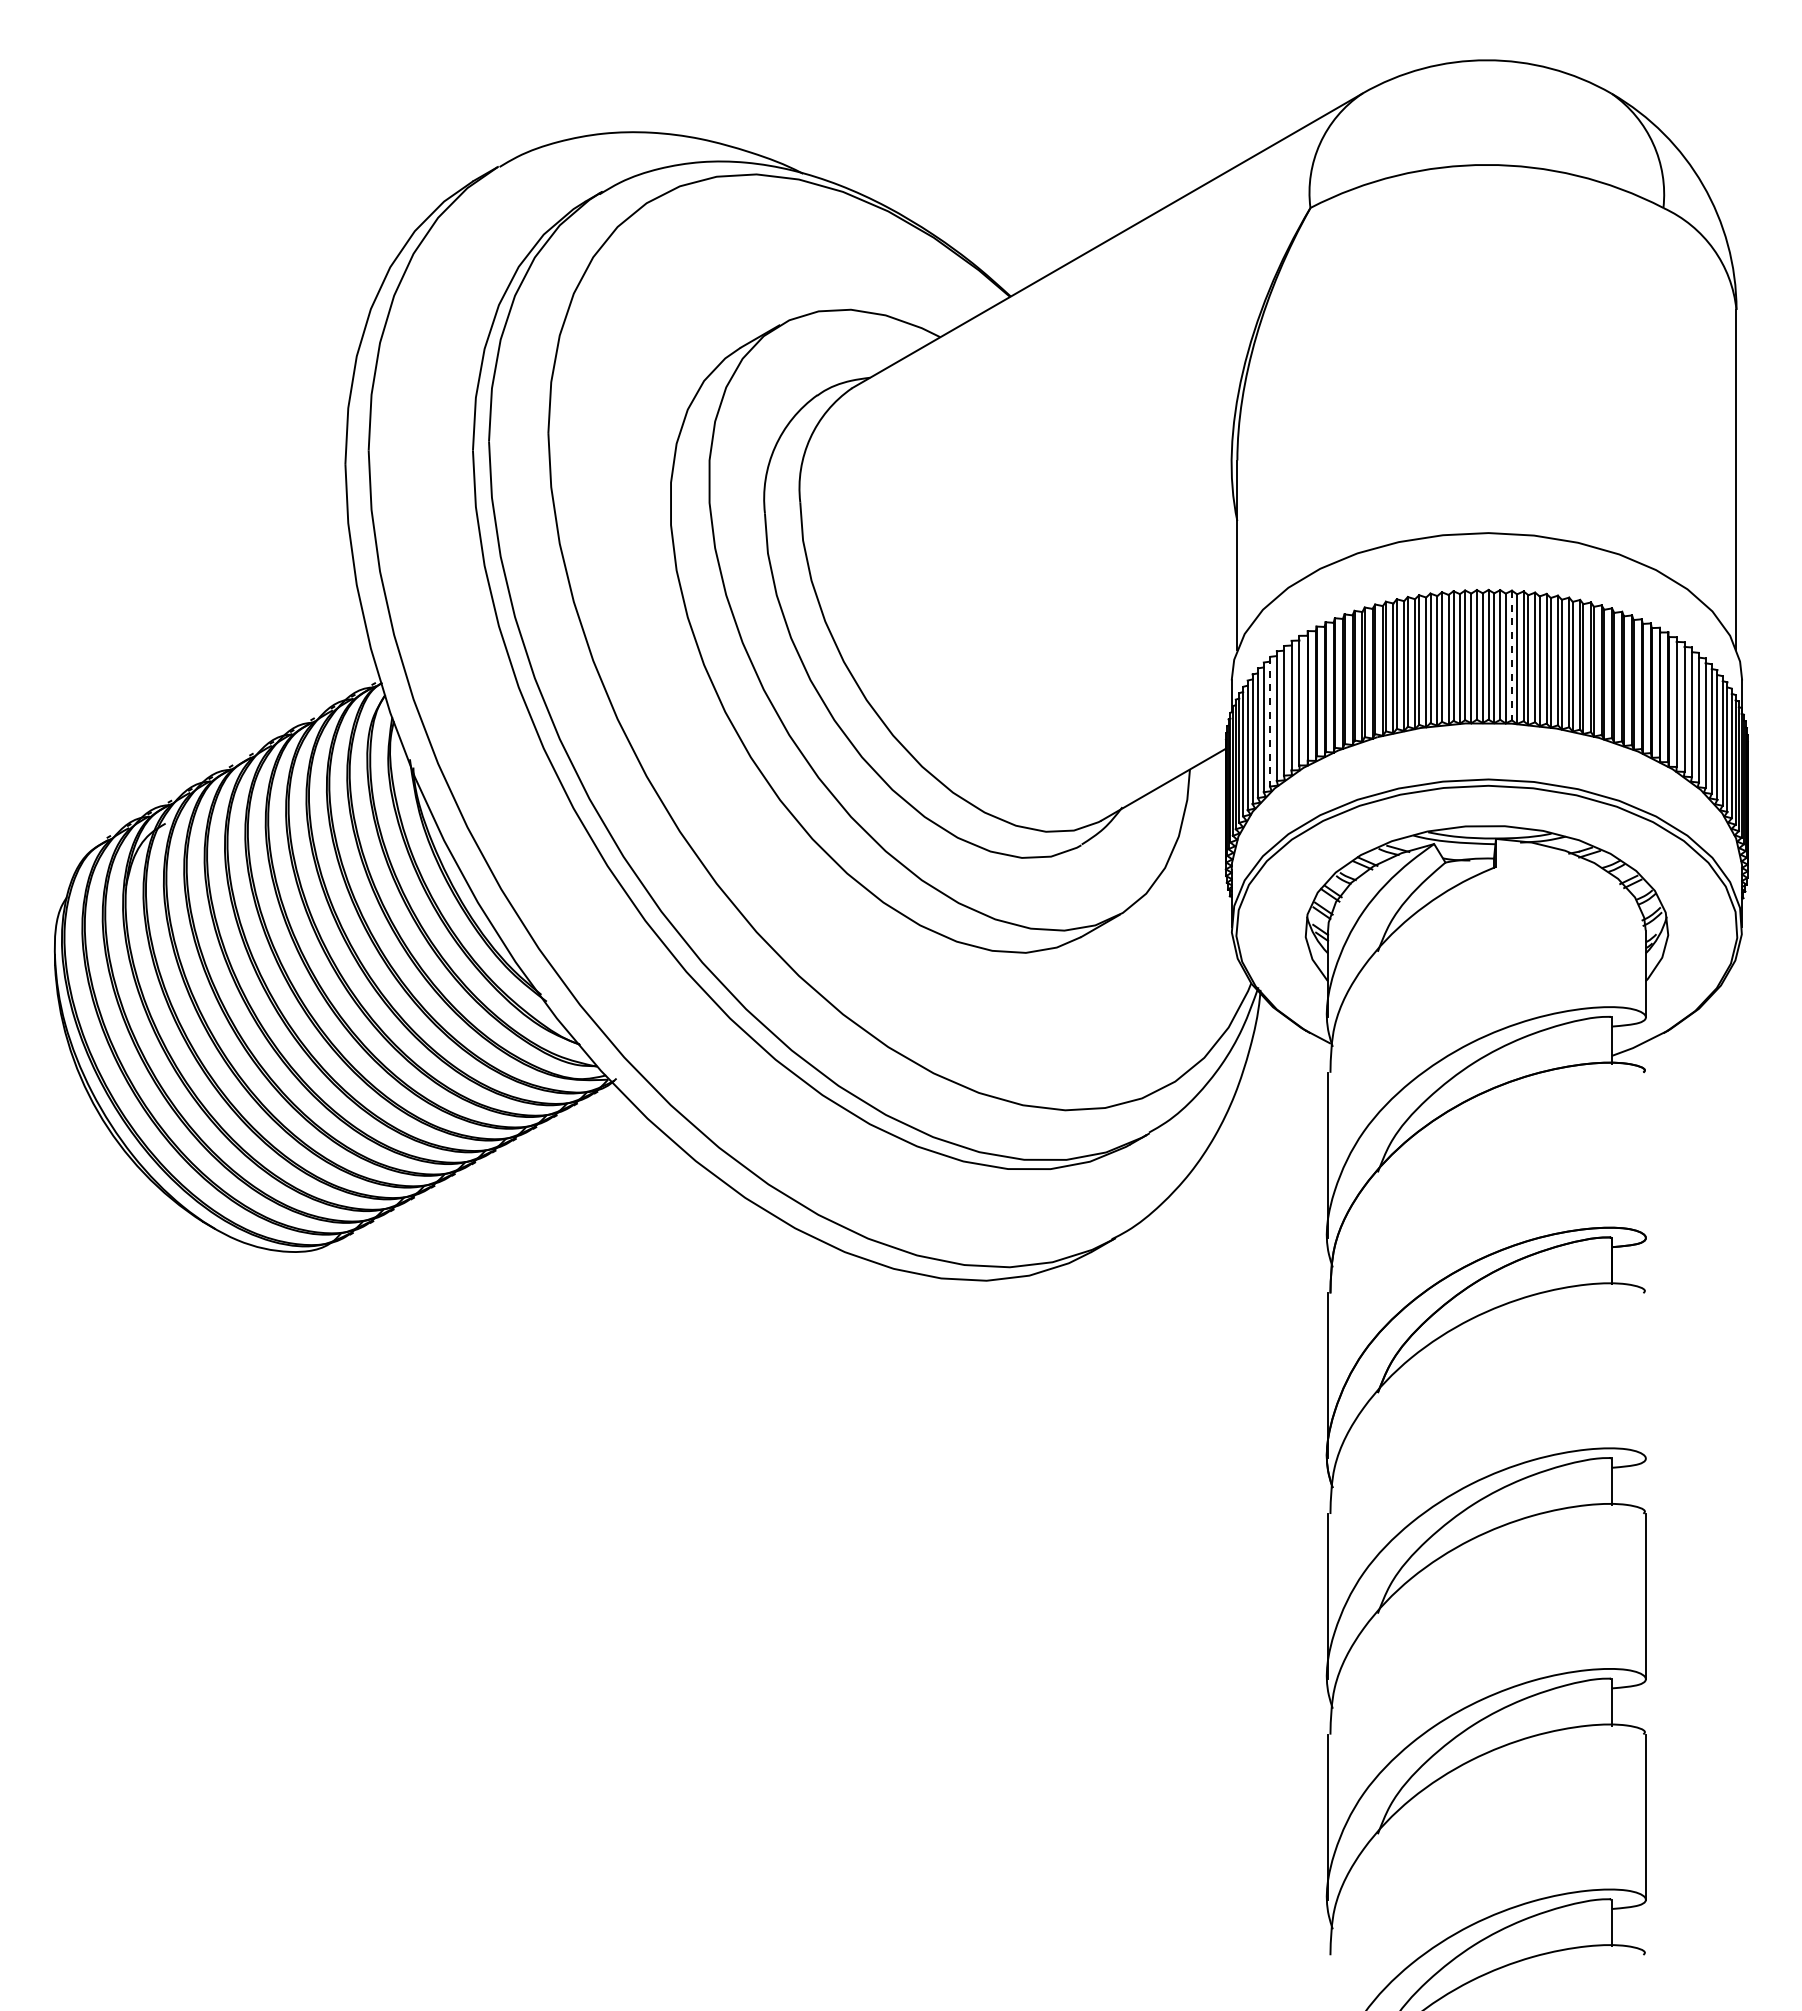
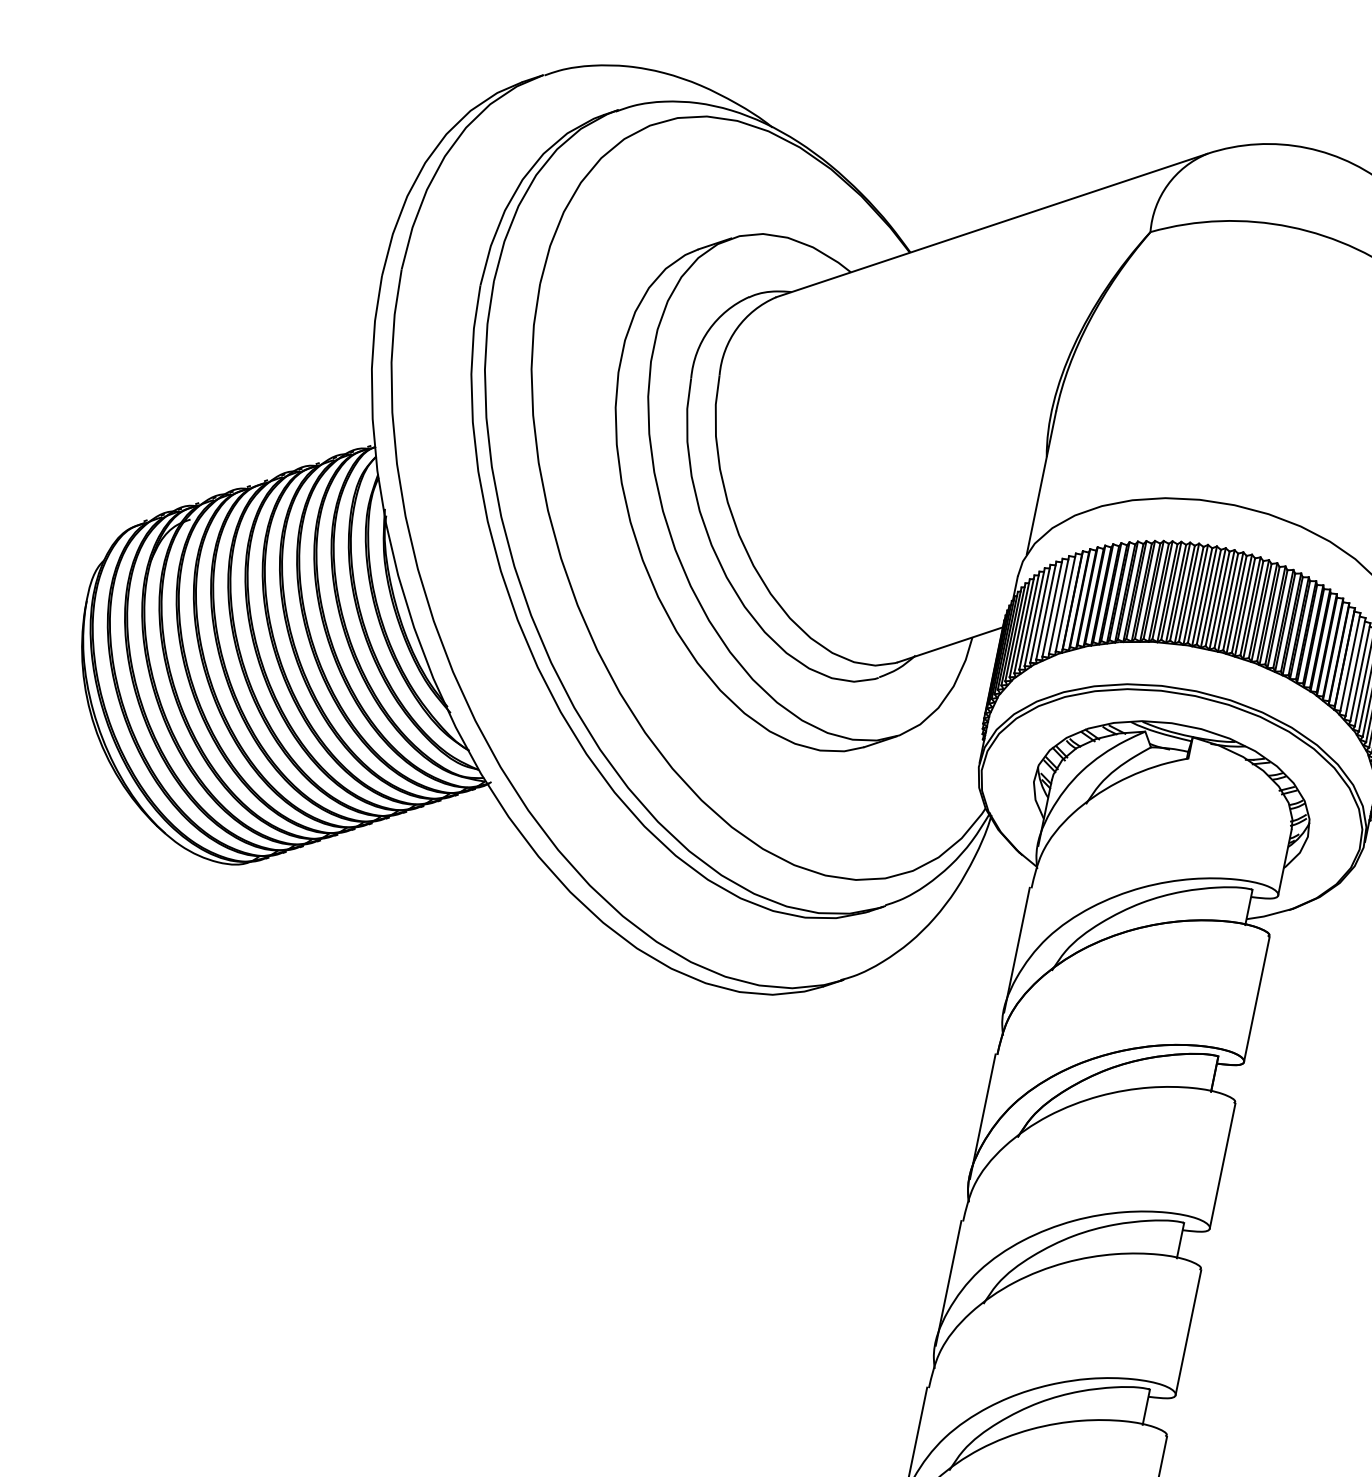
line: (1511, 655) -> (1232, 601), dashed -> solid
line: (1270, 721) -> (1040, 613), dashed -> solid
line: (1645, 1154) -> (1256, 998), added
line: (1645, 1375) -> (1222, 1165), added

